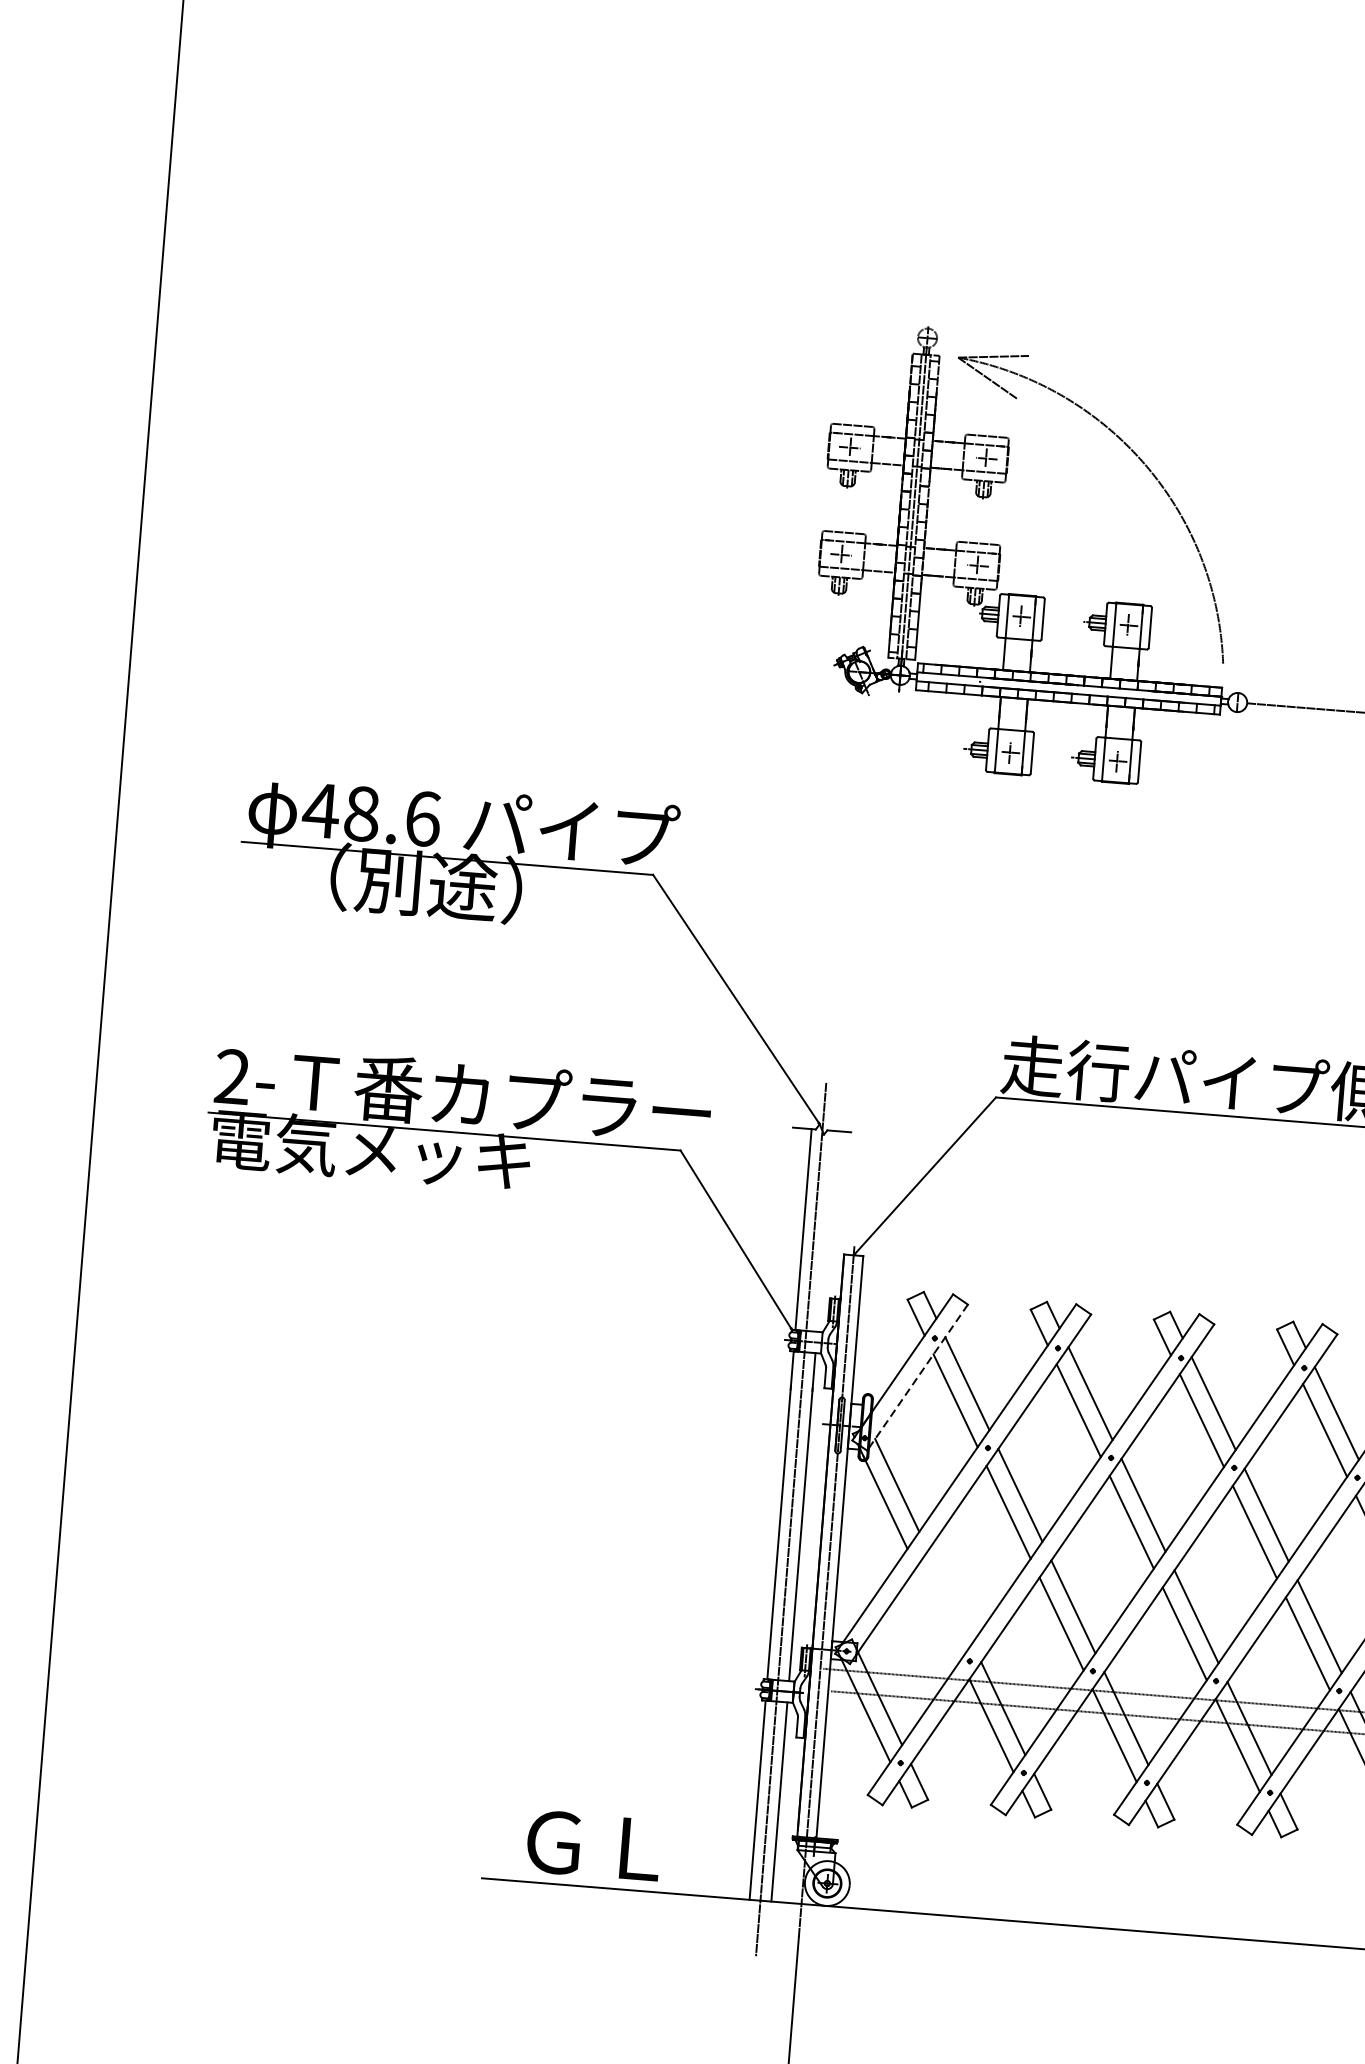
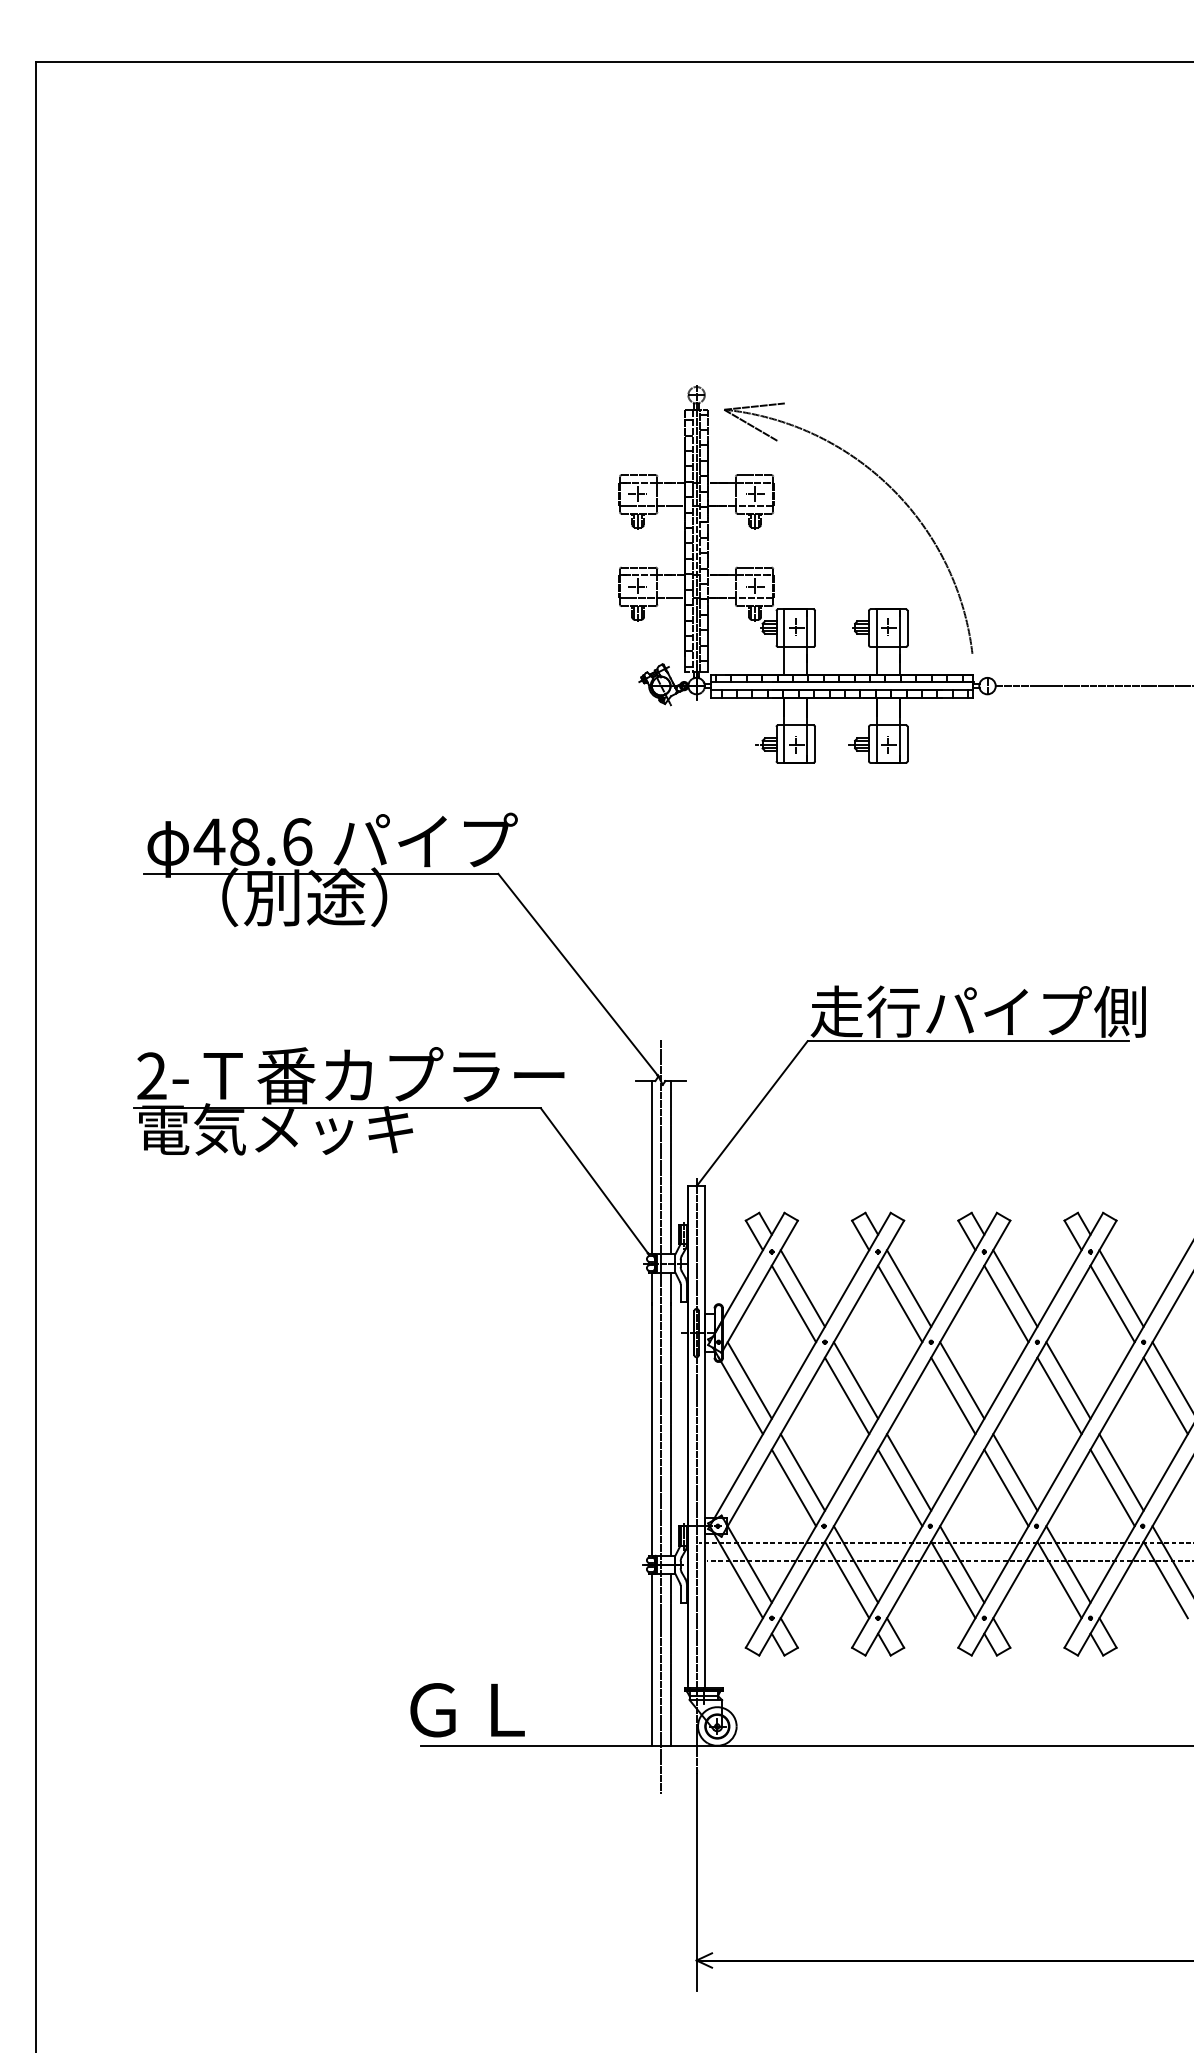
line: (825, 1231) -> (670, 1167), added
line: (917, 1378) -> (759, 1287), dashed -> solid
line: (949, 1597) -> (802, 1472), added
line: (937, 1613) -> (793, 1487), added
text: (593, 1846) -> (467, 1710), moved

